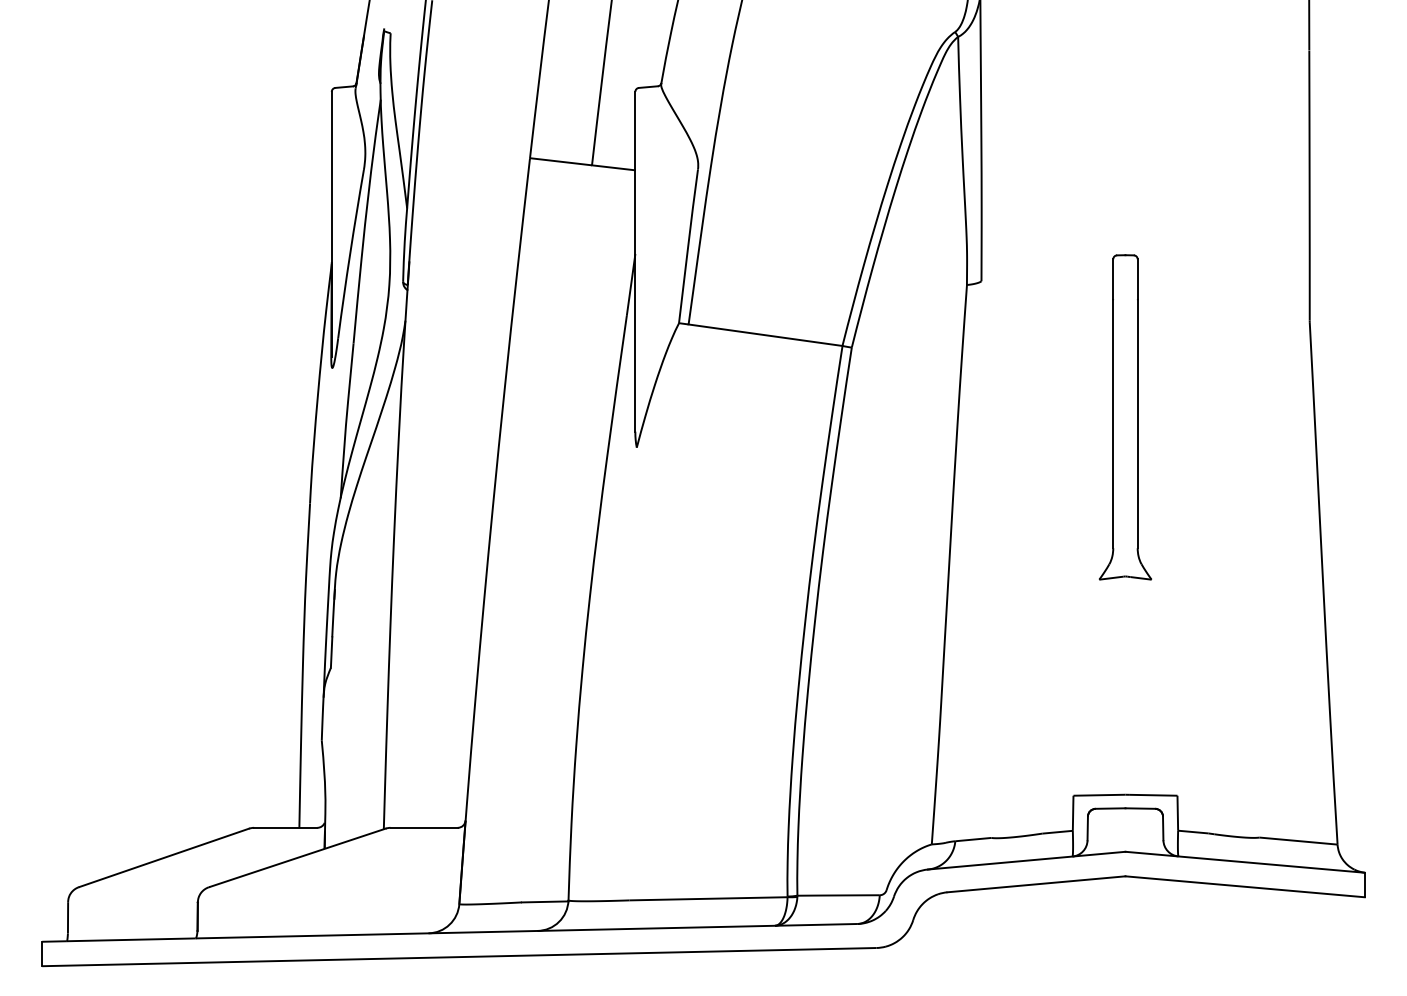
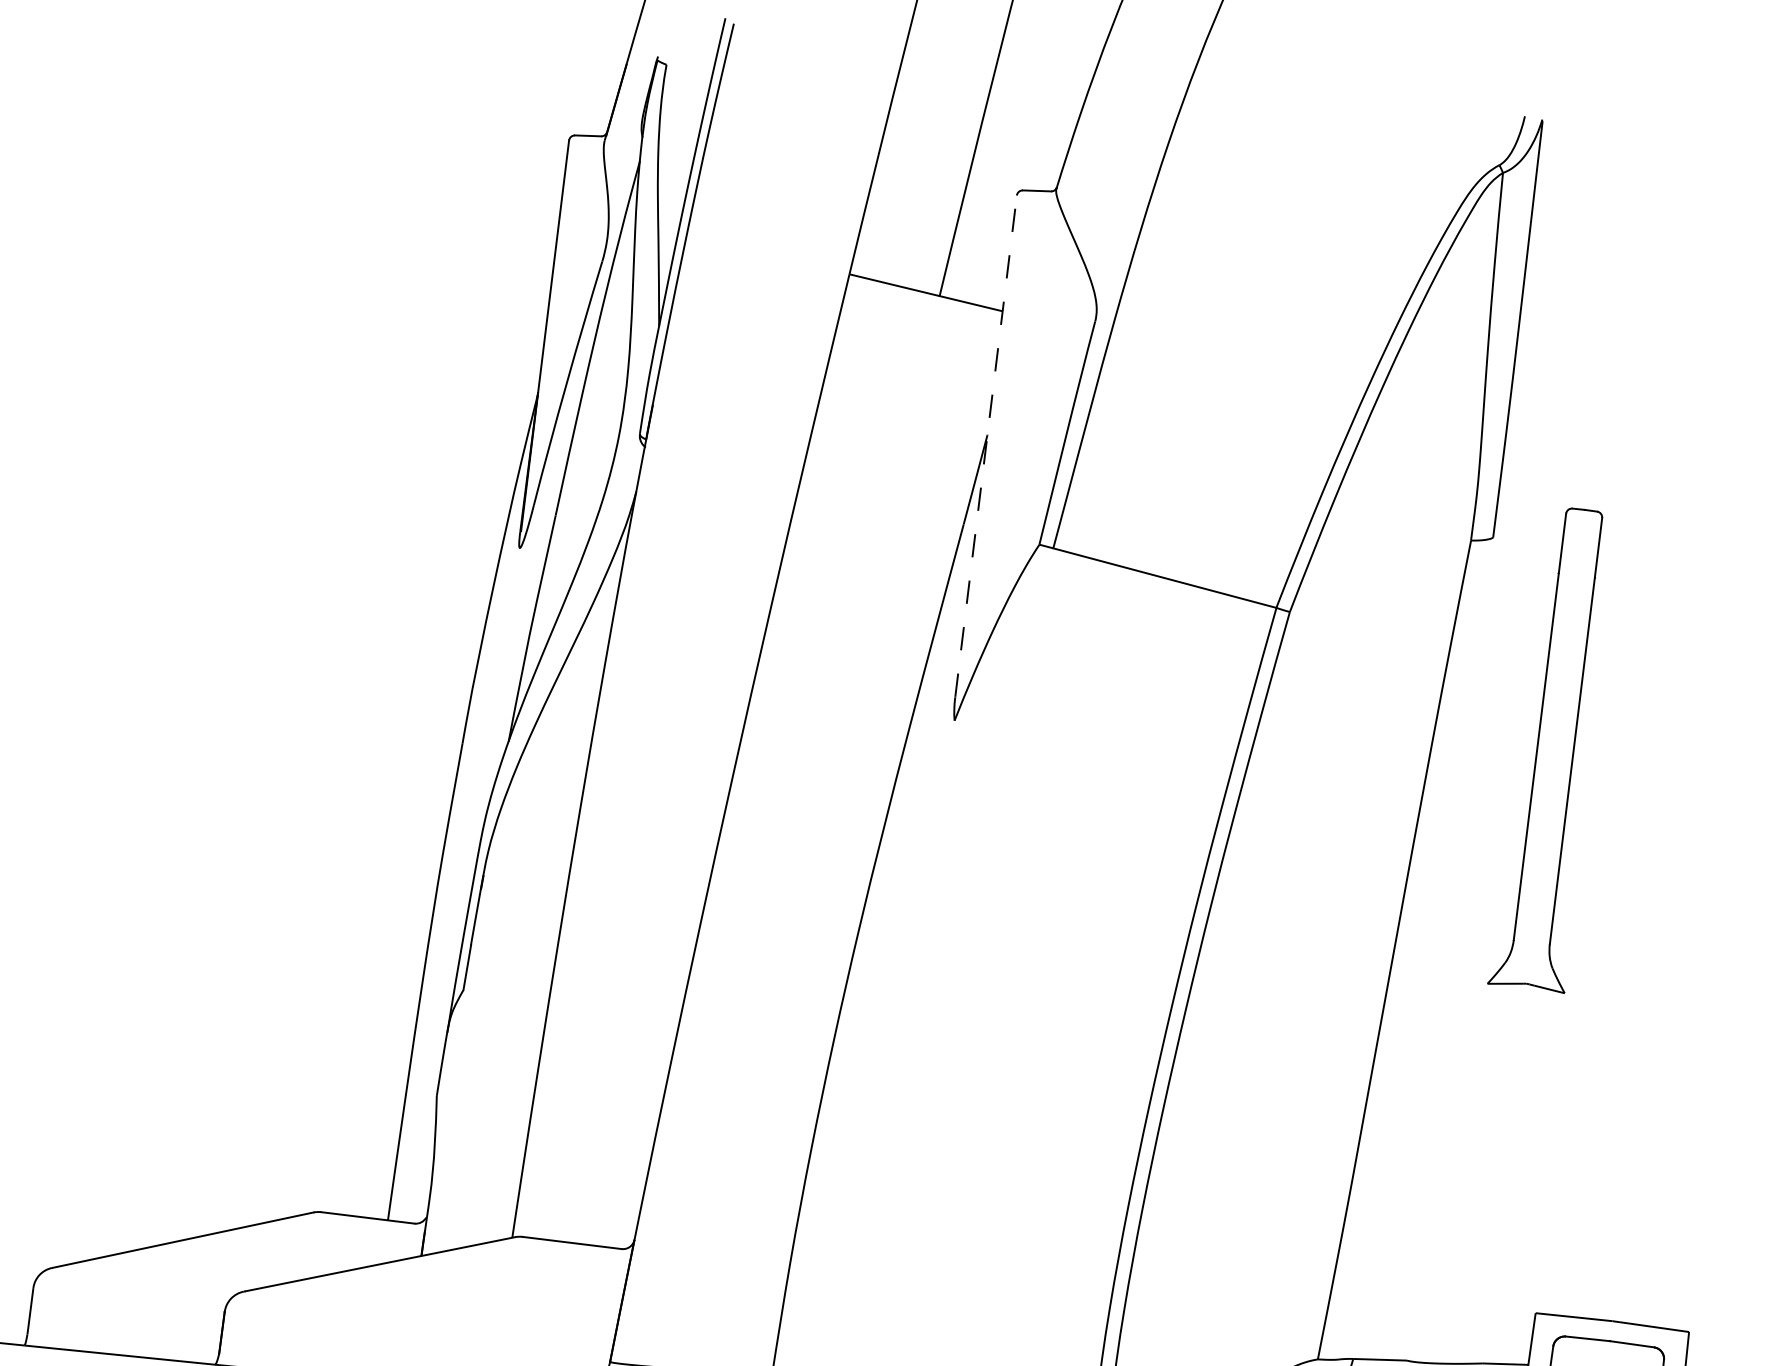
line: (635, 261) -> (986, 445), solid -> dashed
part: (1125, 417) -> (1555, 749), moved

